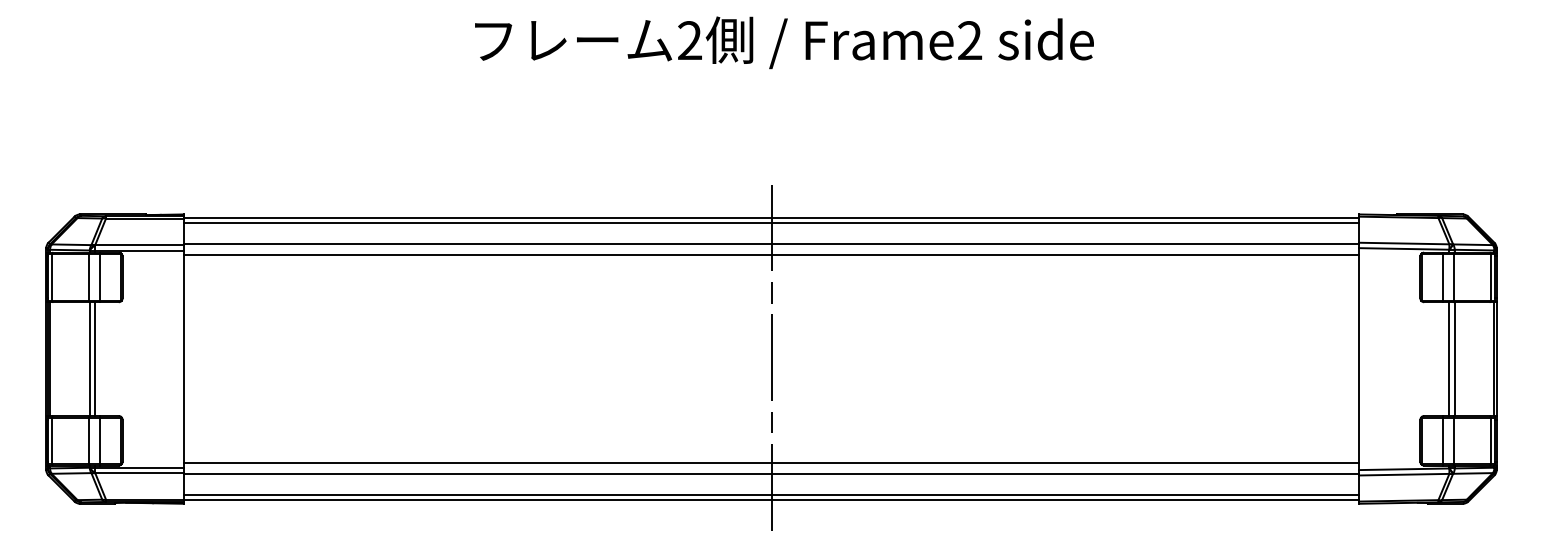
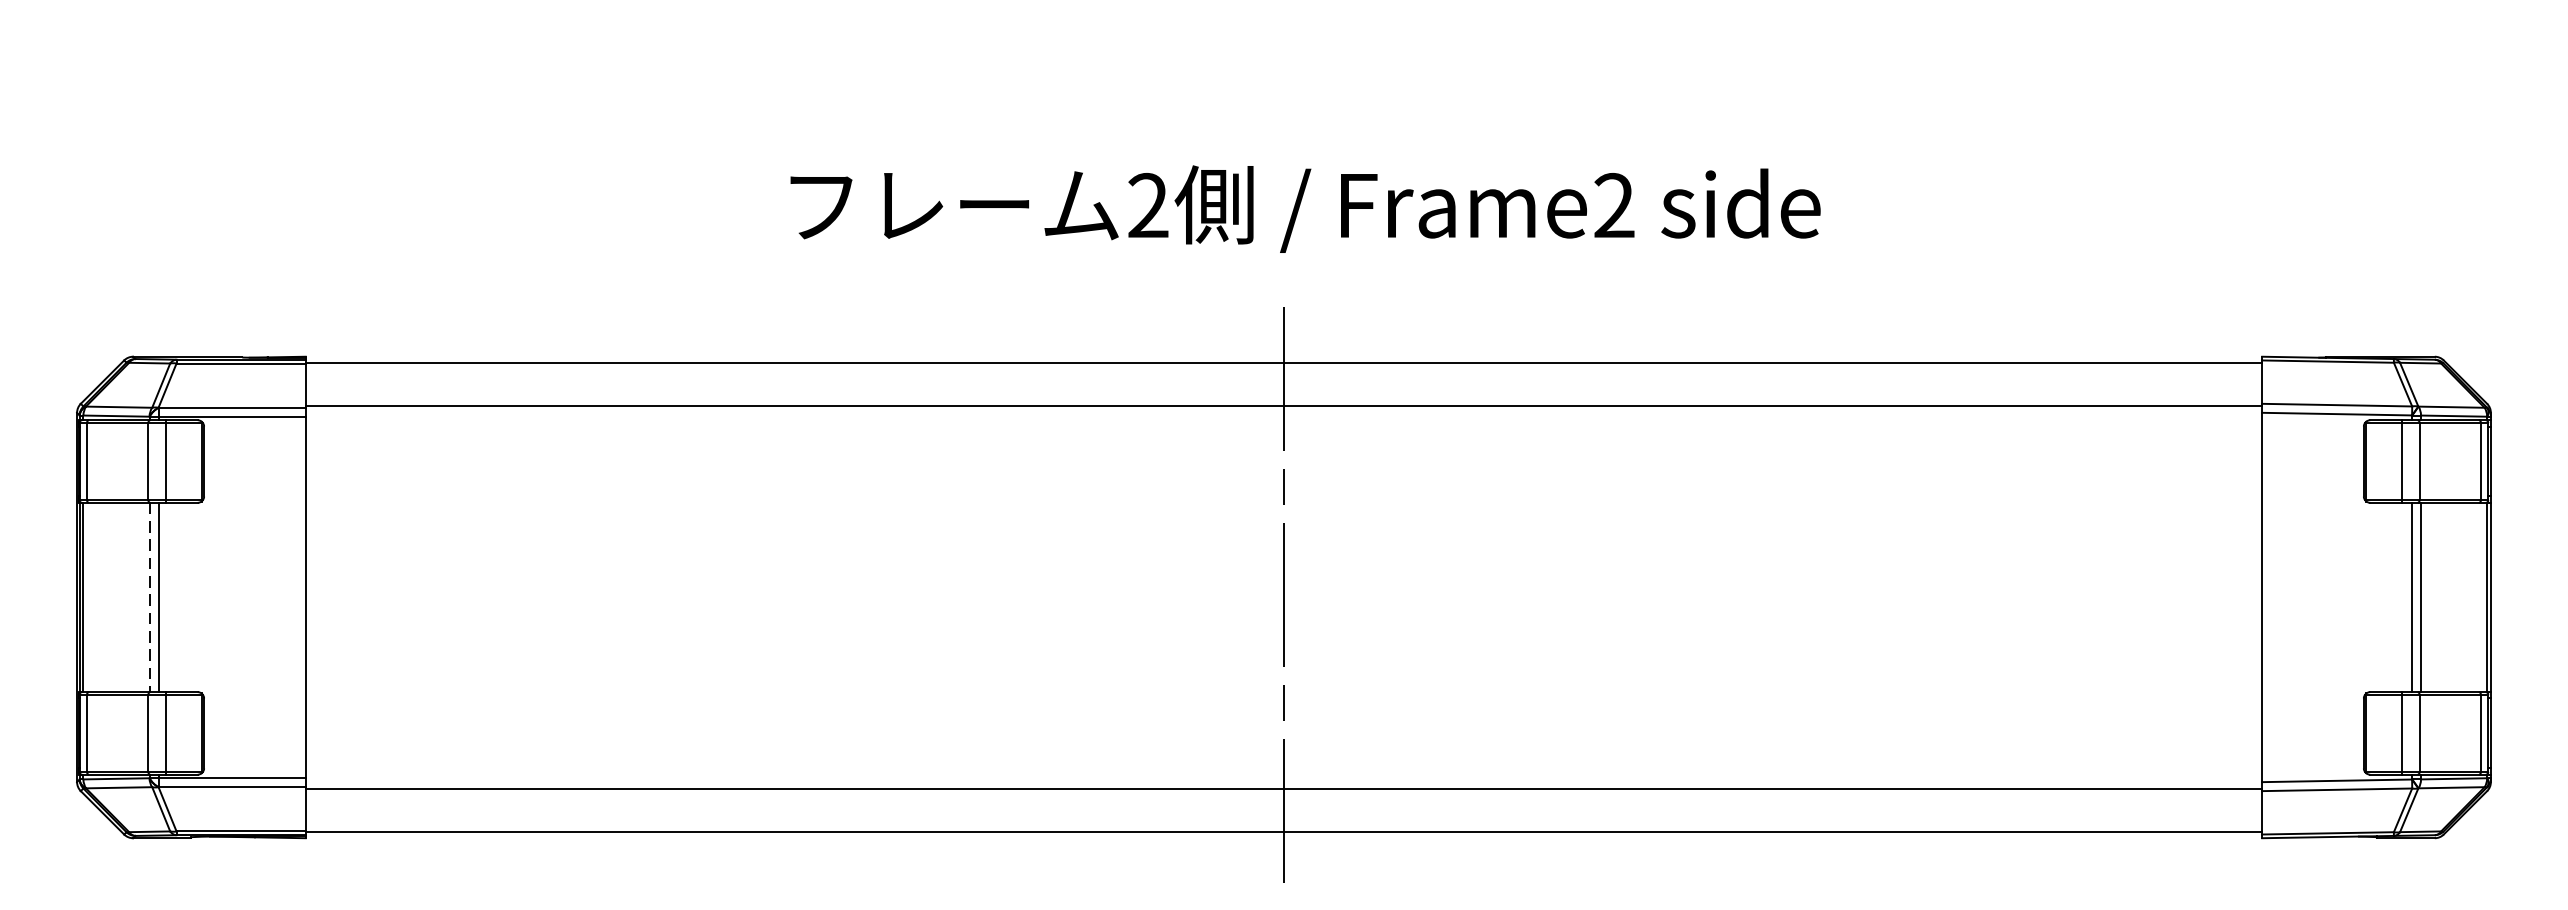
text: (784, 42) -> (1305, 208), moved
line: (771, 222) -> (1284, 370), removed
line: (771, 255) -> (1284, 425), removed
line: (89, 359) -> (149, 598), solid -> dashed
line: (771, 463) -> (1284, 771), removed
line: (771, 495) -> (1284, 824), removed

